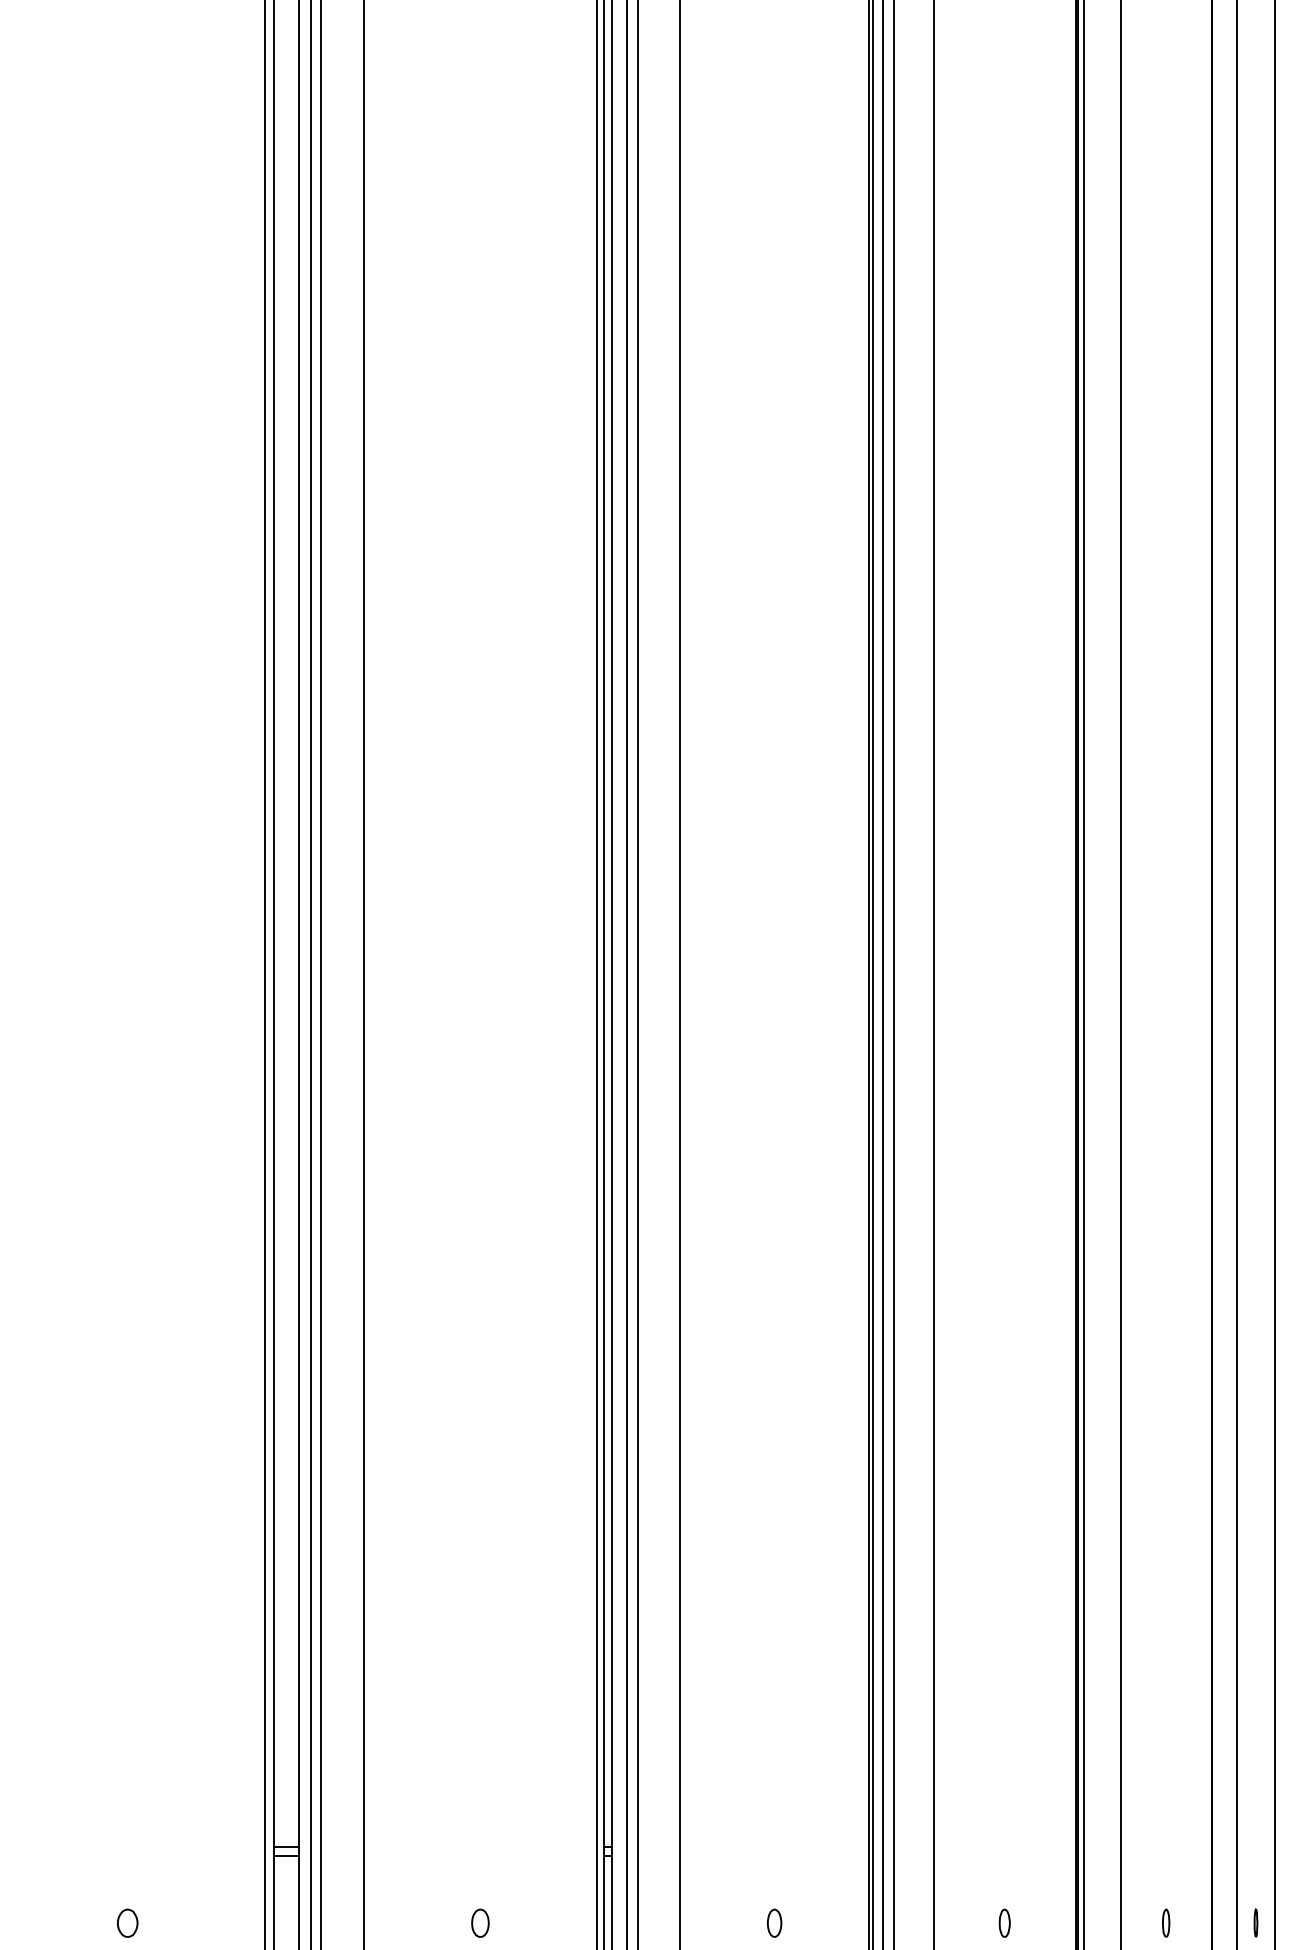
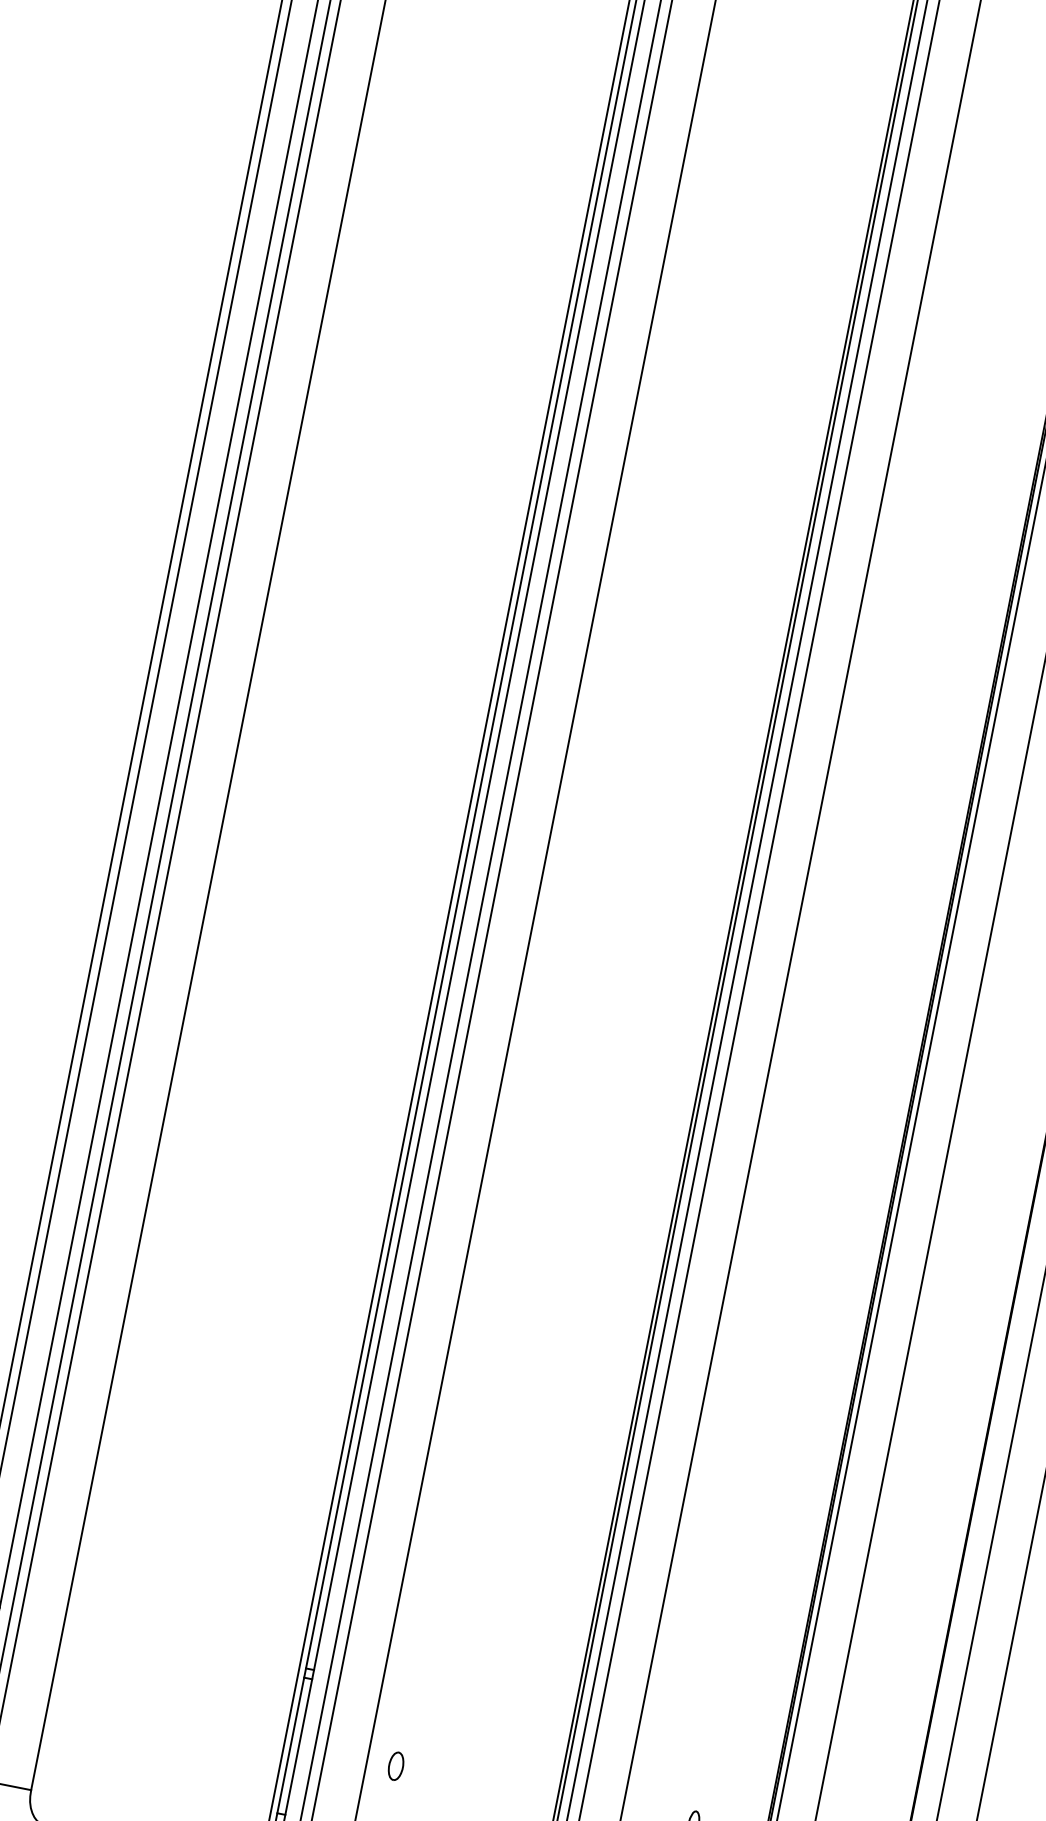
part: (480, 1922) -> (167, 1720), removed
part: (774, 1922) -> (396, 1765), moved

